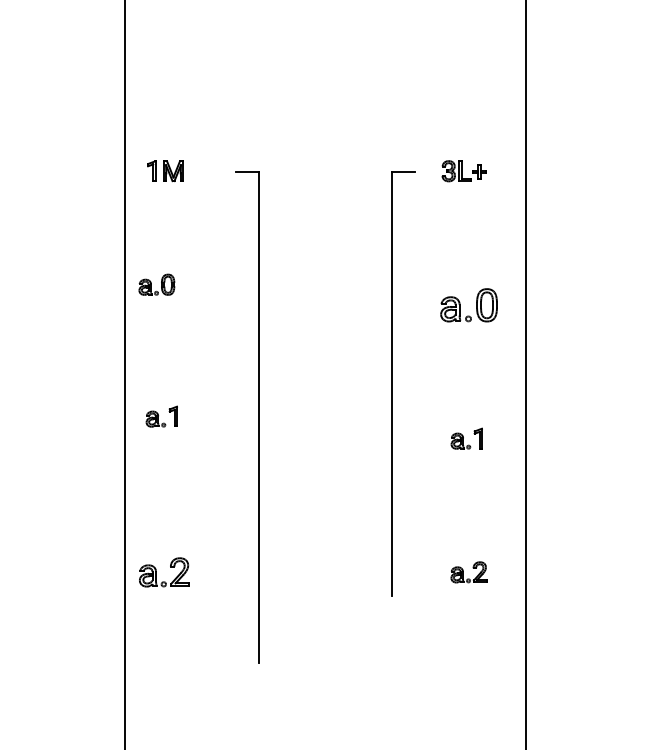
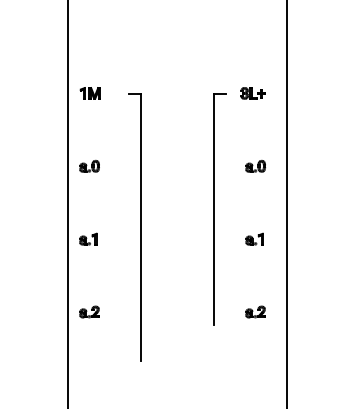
part: (156, 283) -> (89, 165), moved
part: (468, 303) -> (255, 165), size x0.62
part: (162, 415) -> (88, 238), moved
part: (164, 571) -> (89, 311), size x0.71

